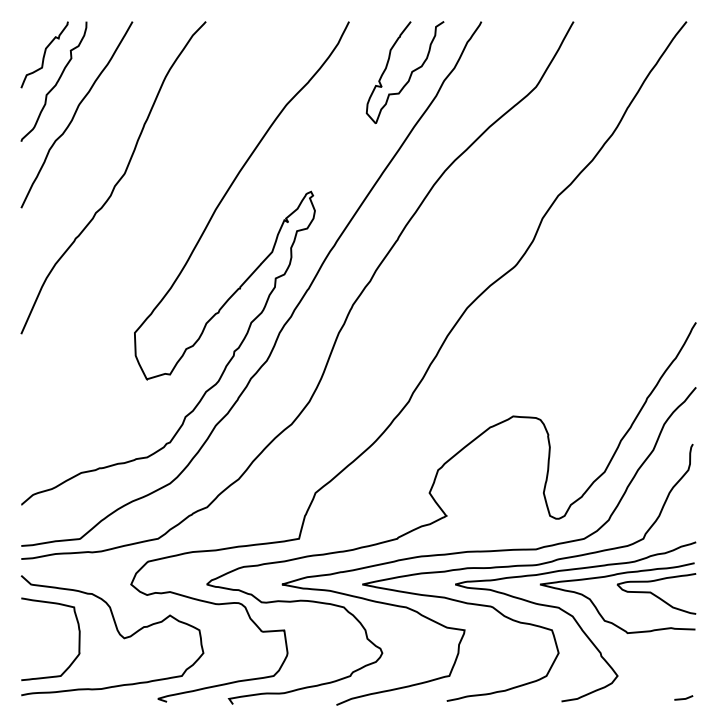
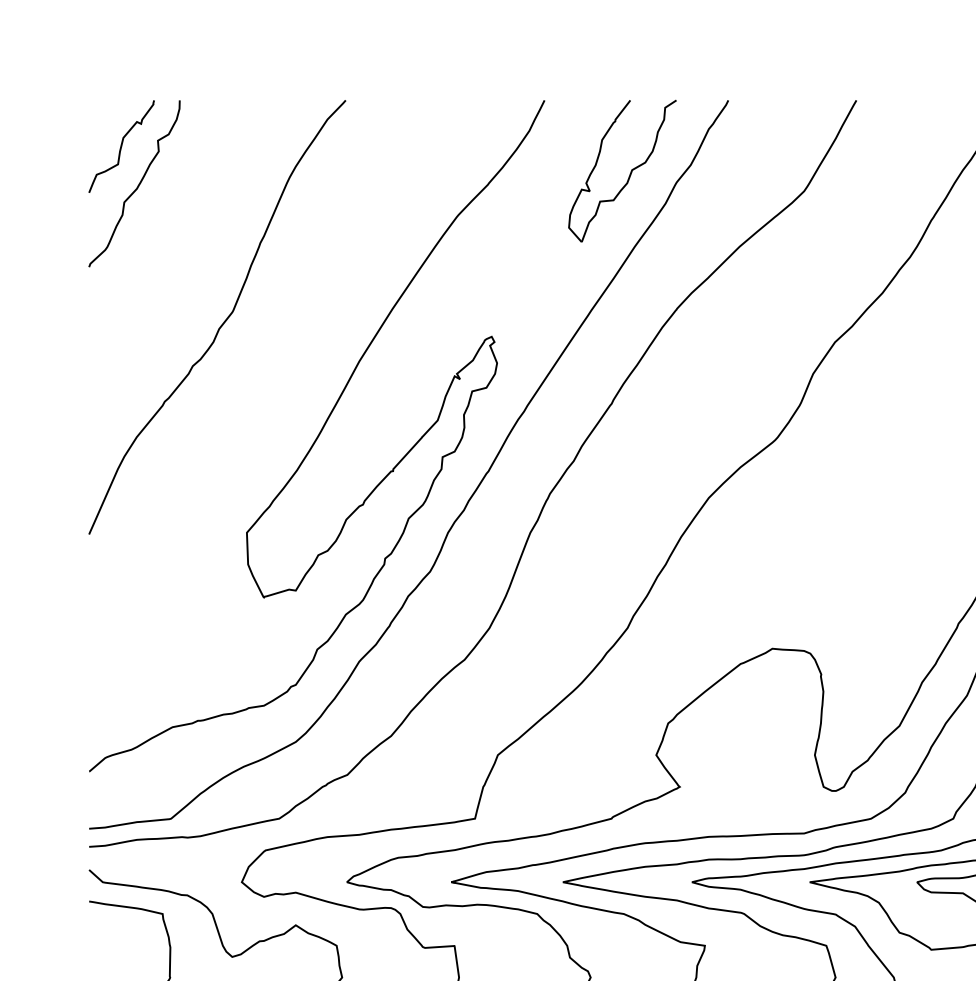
curve: (76, 113) -> (165, 227), removed

